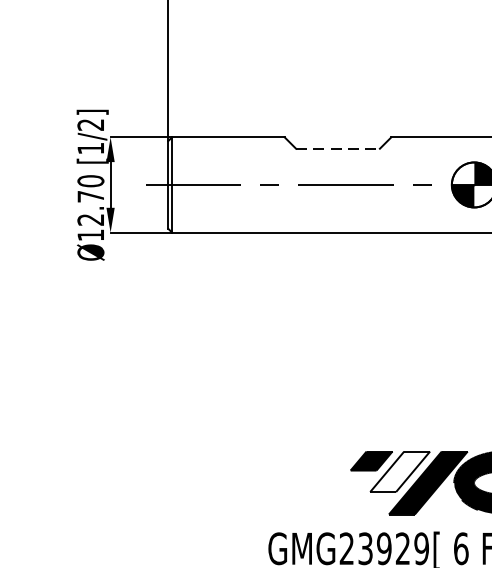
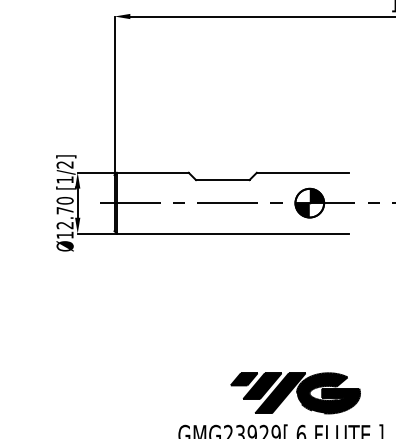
line: (337, 149) -> (222, 180), dashed -> solid
fill: (400, 472) -> (262, 386), added

